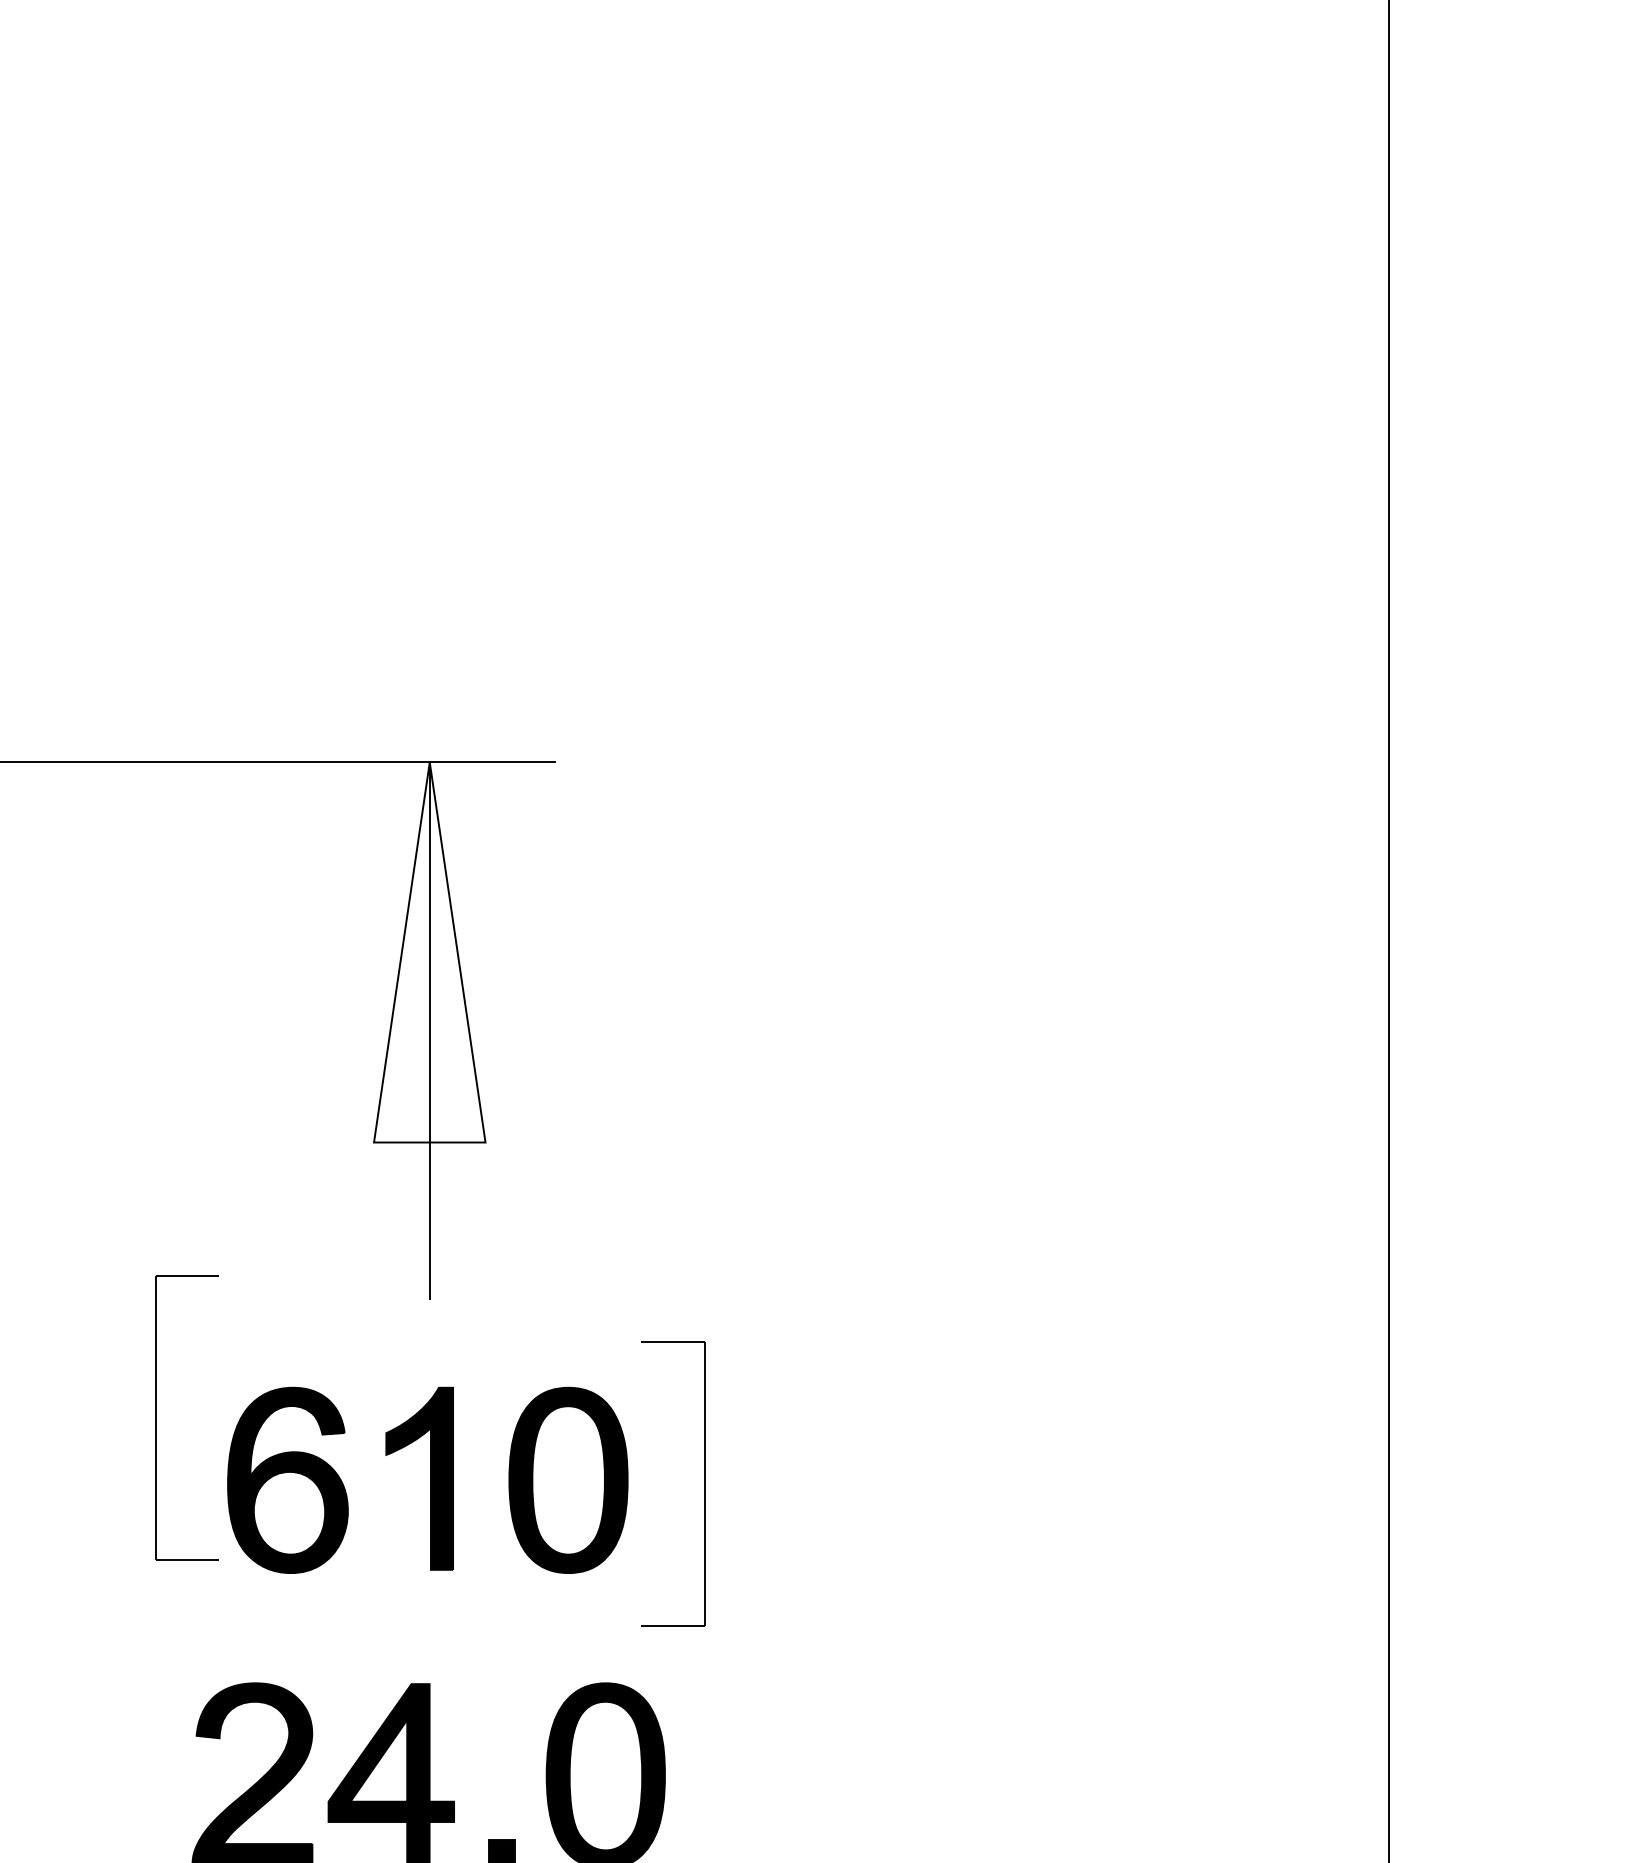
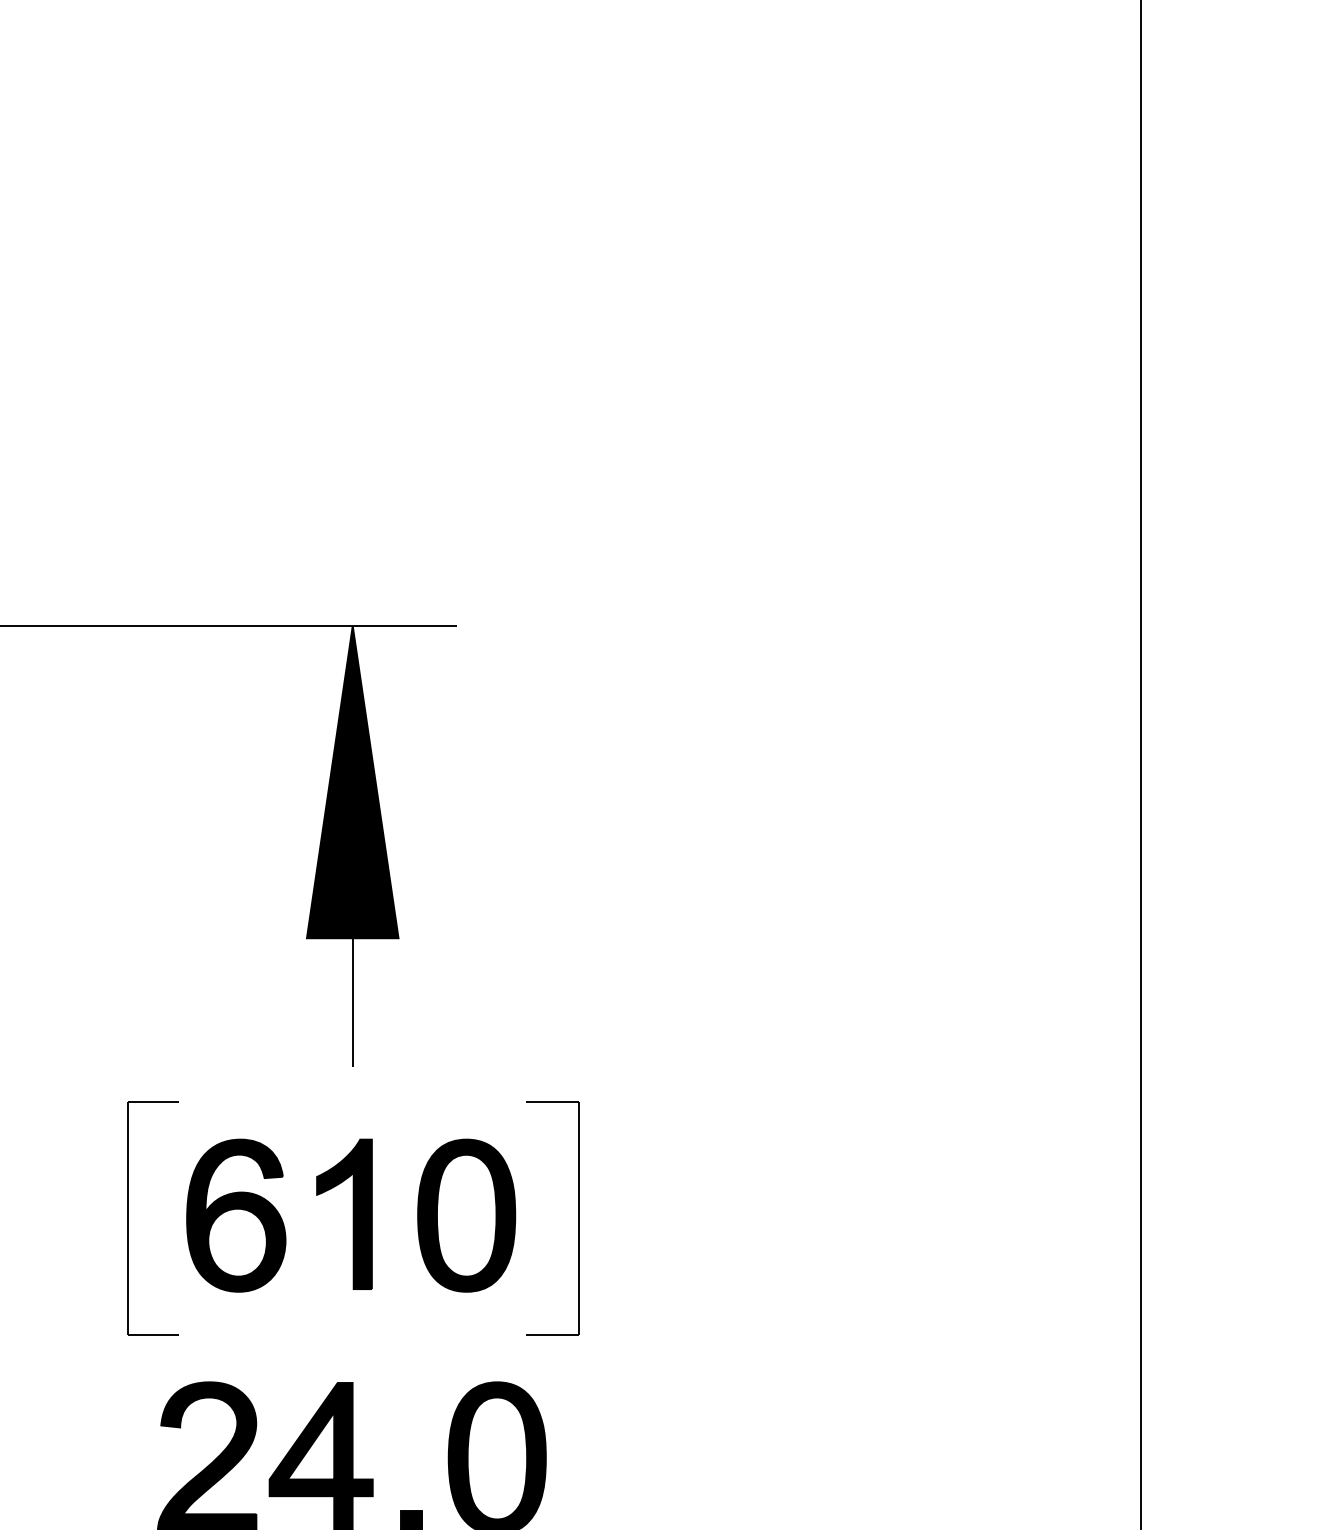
fill: (429, 952) -> (352, 782), added
part: (156, 1417) -> (128, 1218), moved

